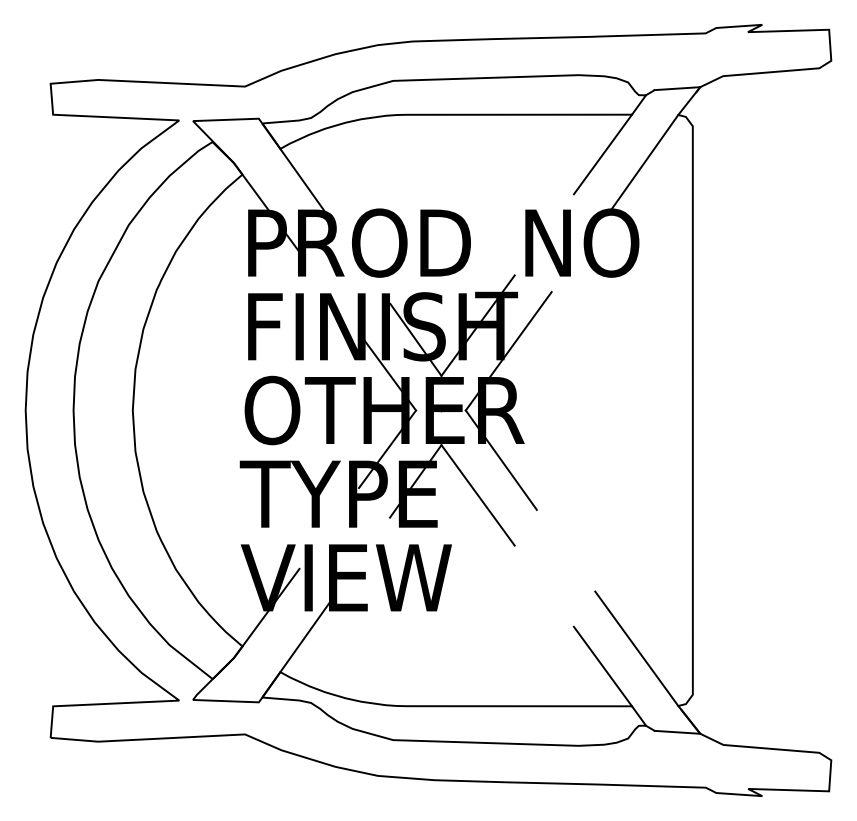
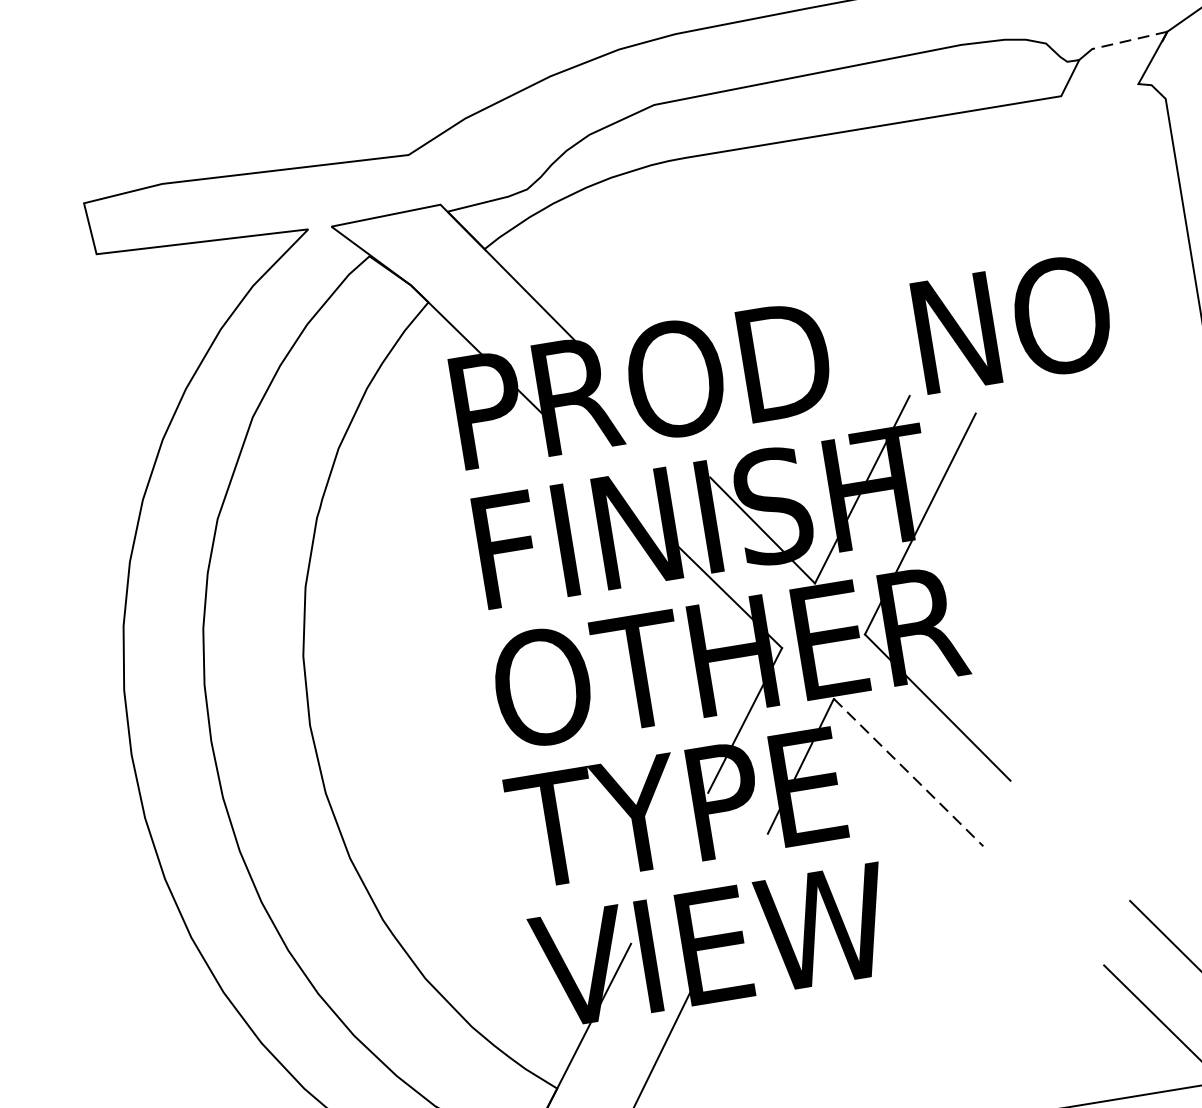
line: (677, 88) -> (1129, 40), solid -> dashed
line: (602, 154) -> (1022, 170), removed
line: (644, 162) -> (1095, 172), removed
line: (478, 495) -> (909, 772), solid -> dashed

